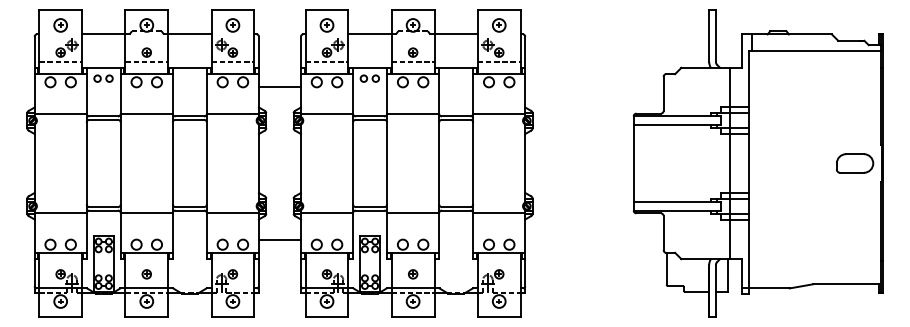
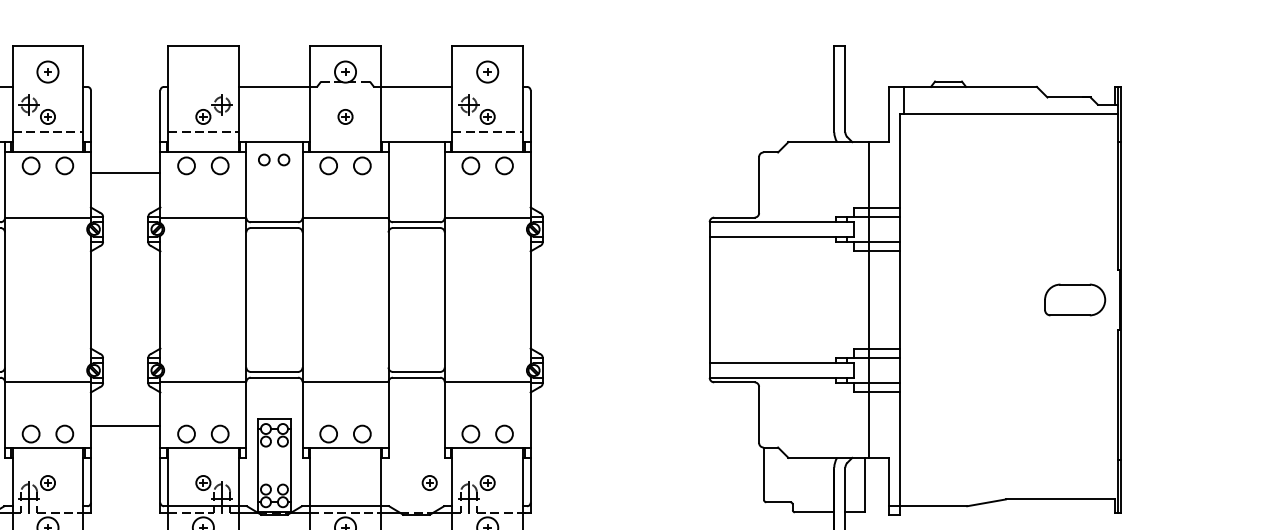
part: (326, 25) -> (202, 72), removed
line: (412, 61) -> (344, 131), removed
part: (413, 274) -> (430, 483), moved

